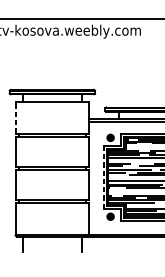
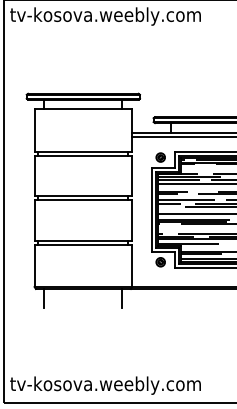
line: (15, 117) -> (34, 130), dashed -> solid
line: (103, 177) -> (151, 209), dashed -> solid

